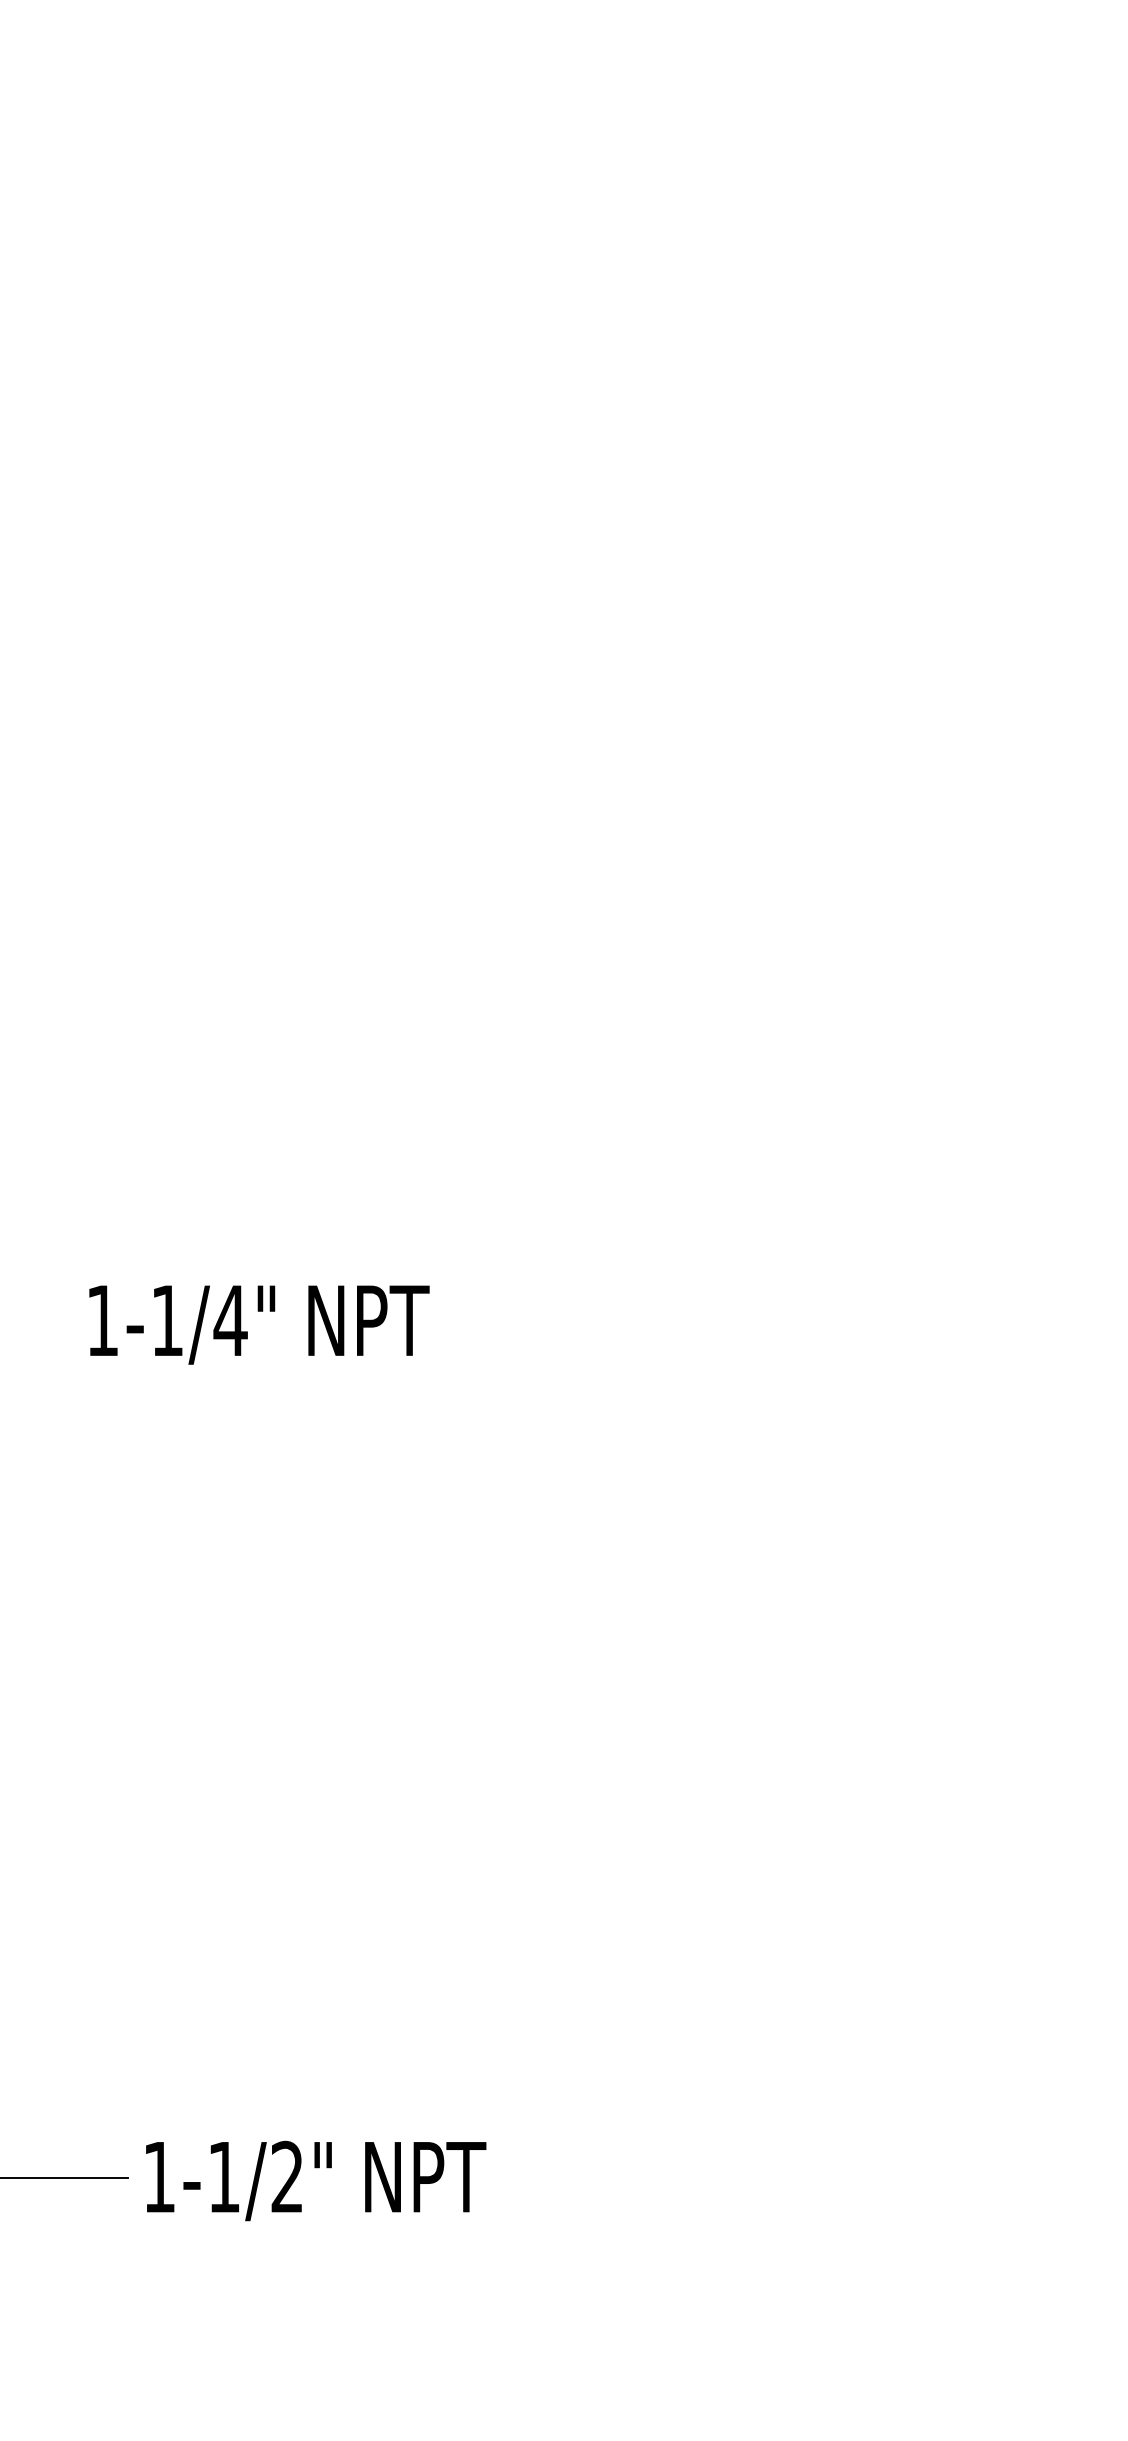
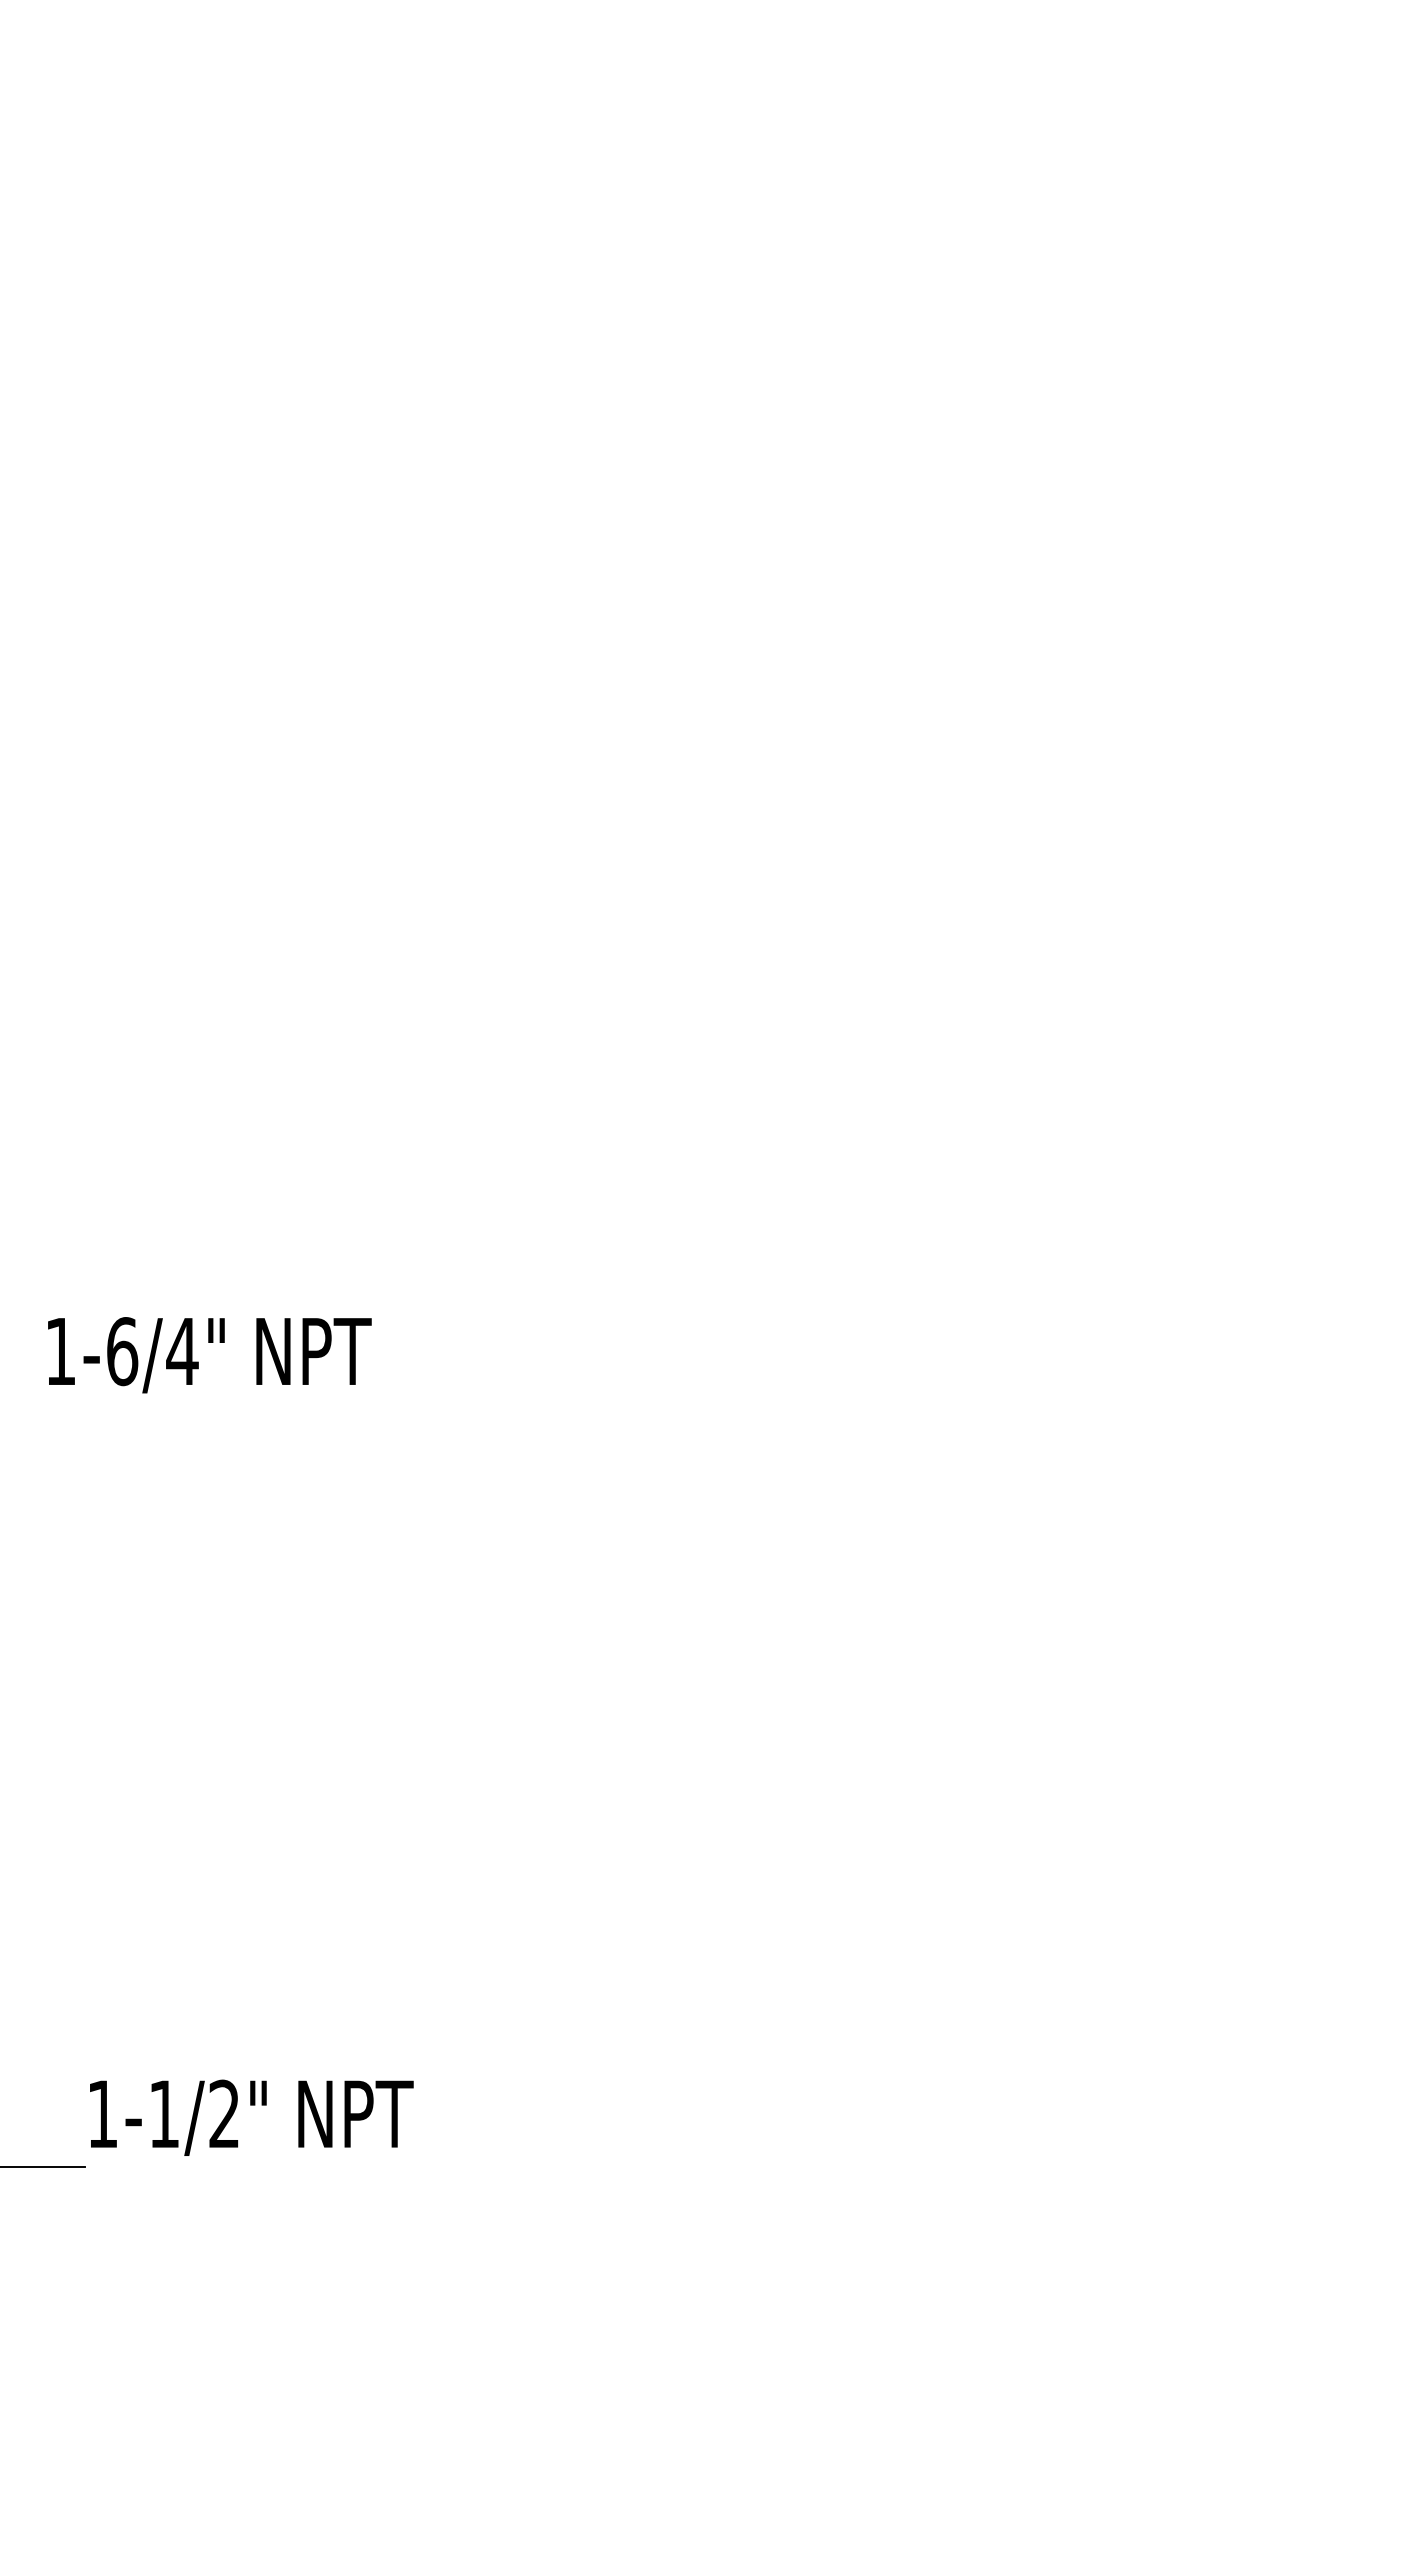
text: (167, 1320) -> (122, 1351), 1-1/4" -> 1-6/4"
text: (315, 2180) -> (251, 2117), moved

